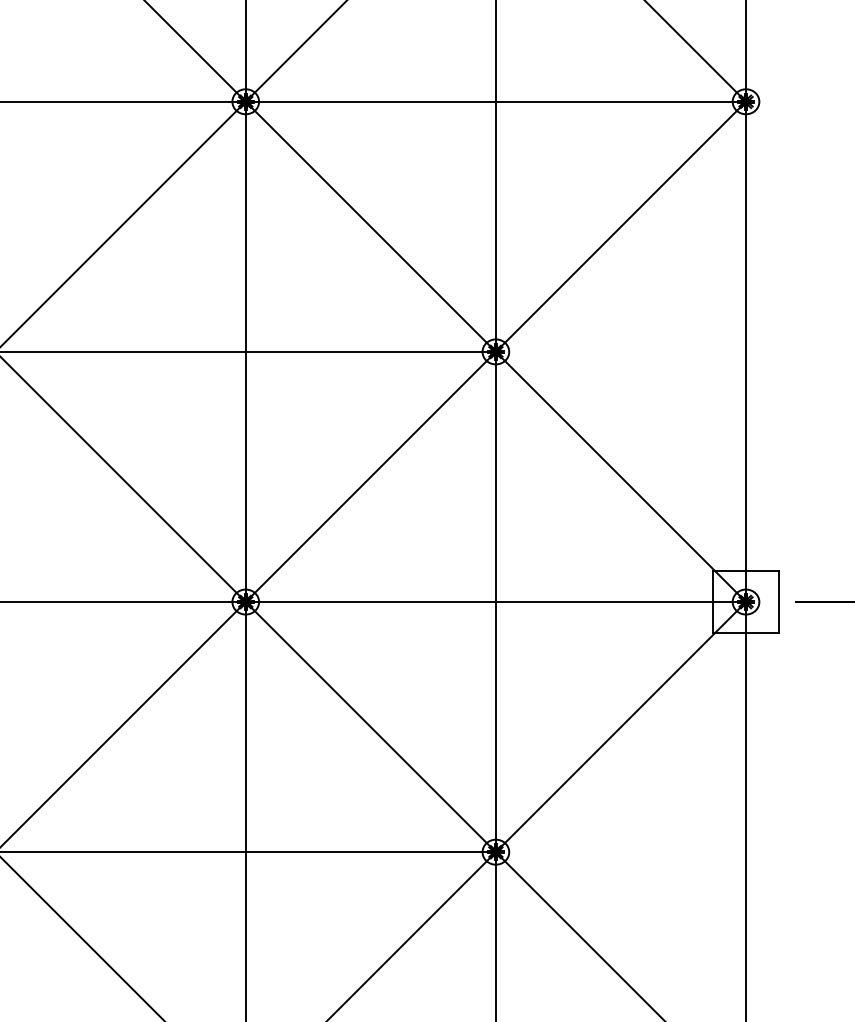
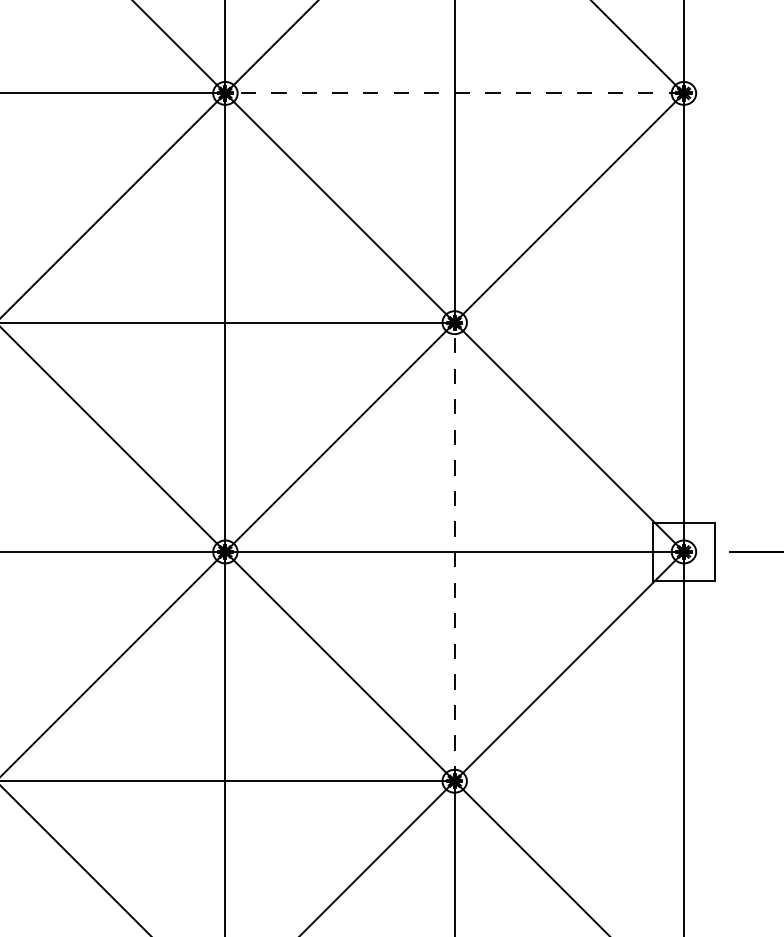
line: (495, 101) -> (454, 93), solid -> dashed
line: (495, 601) -> (454, 551), solid -> dashed

